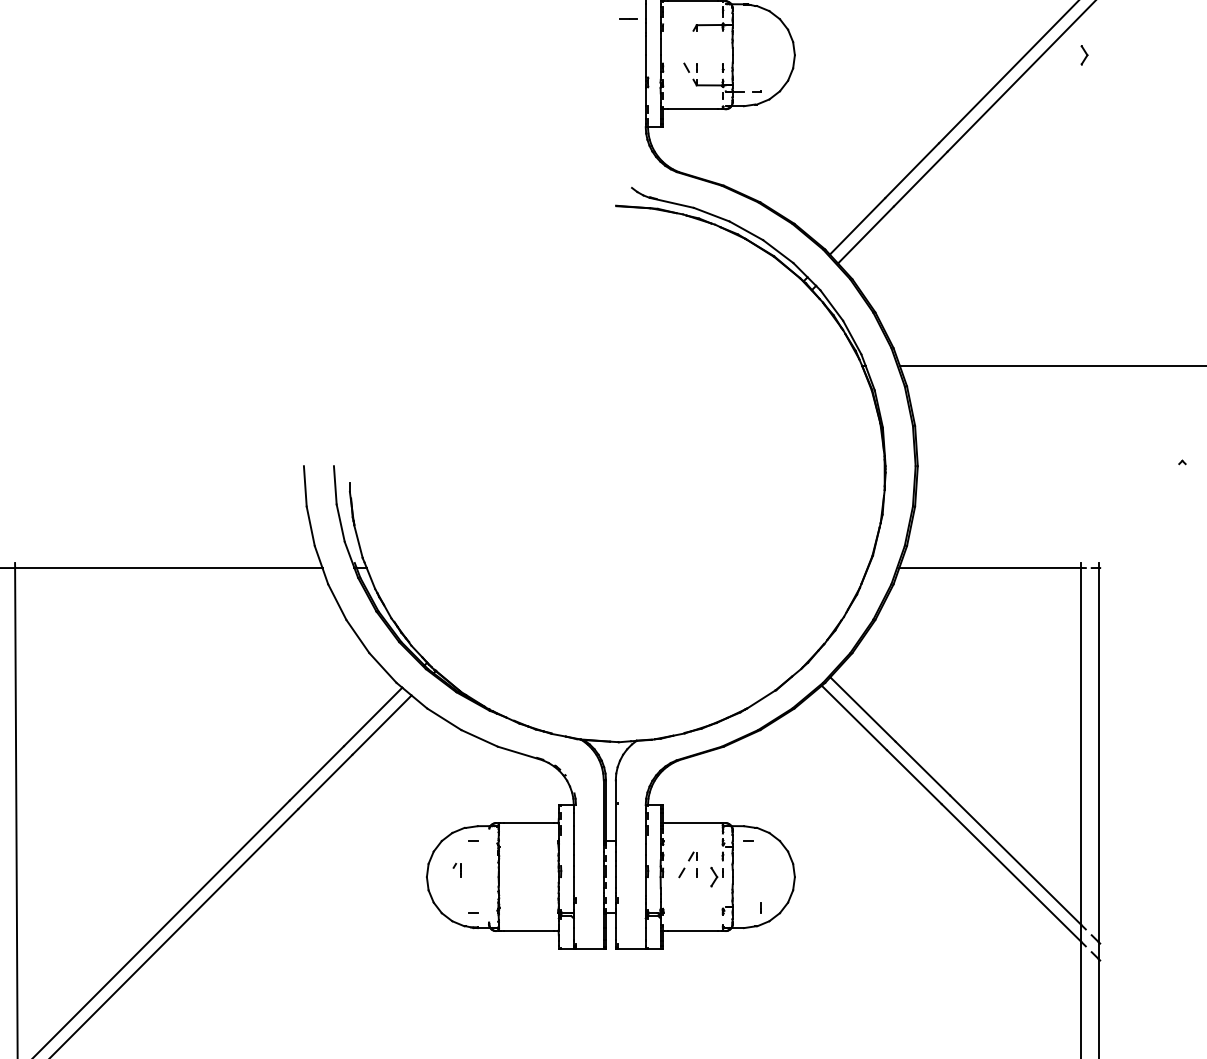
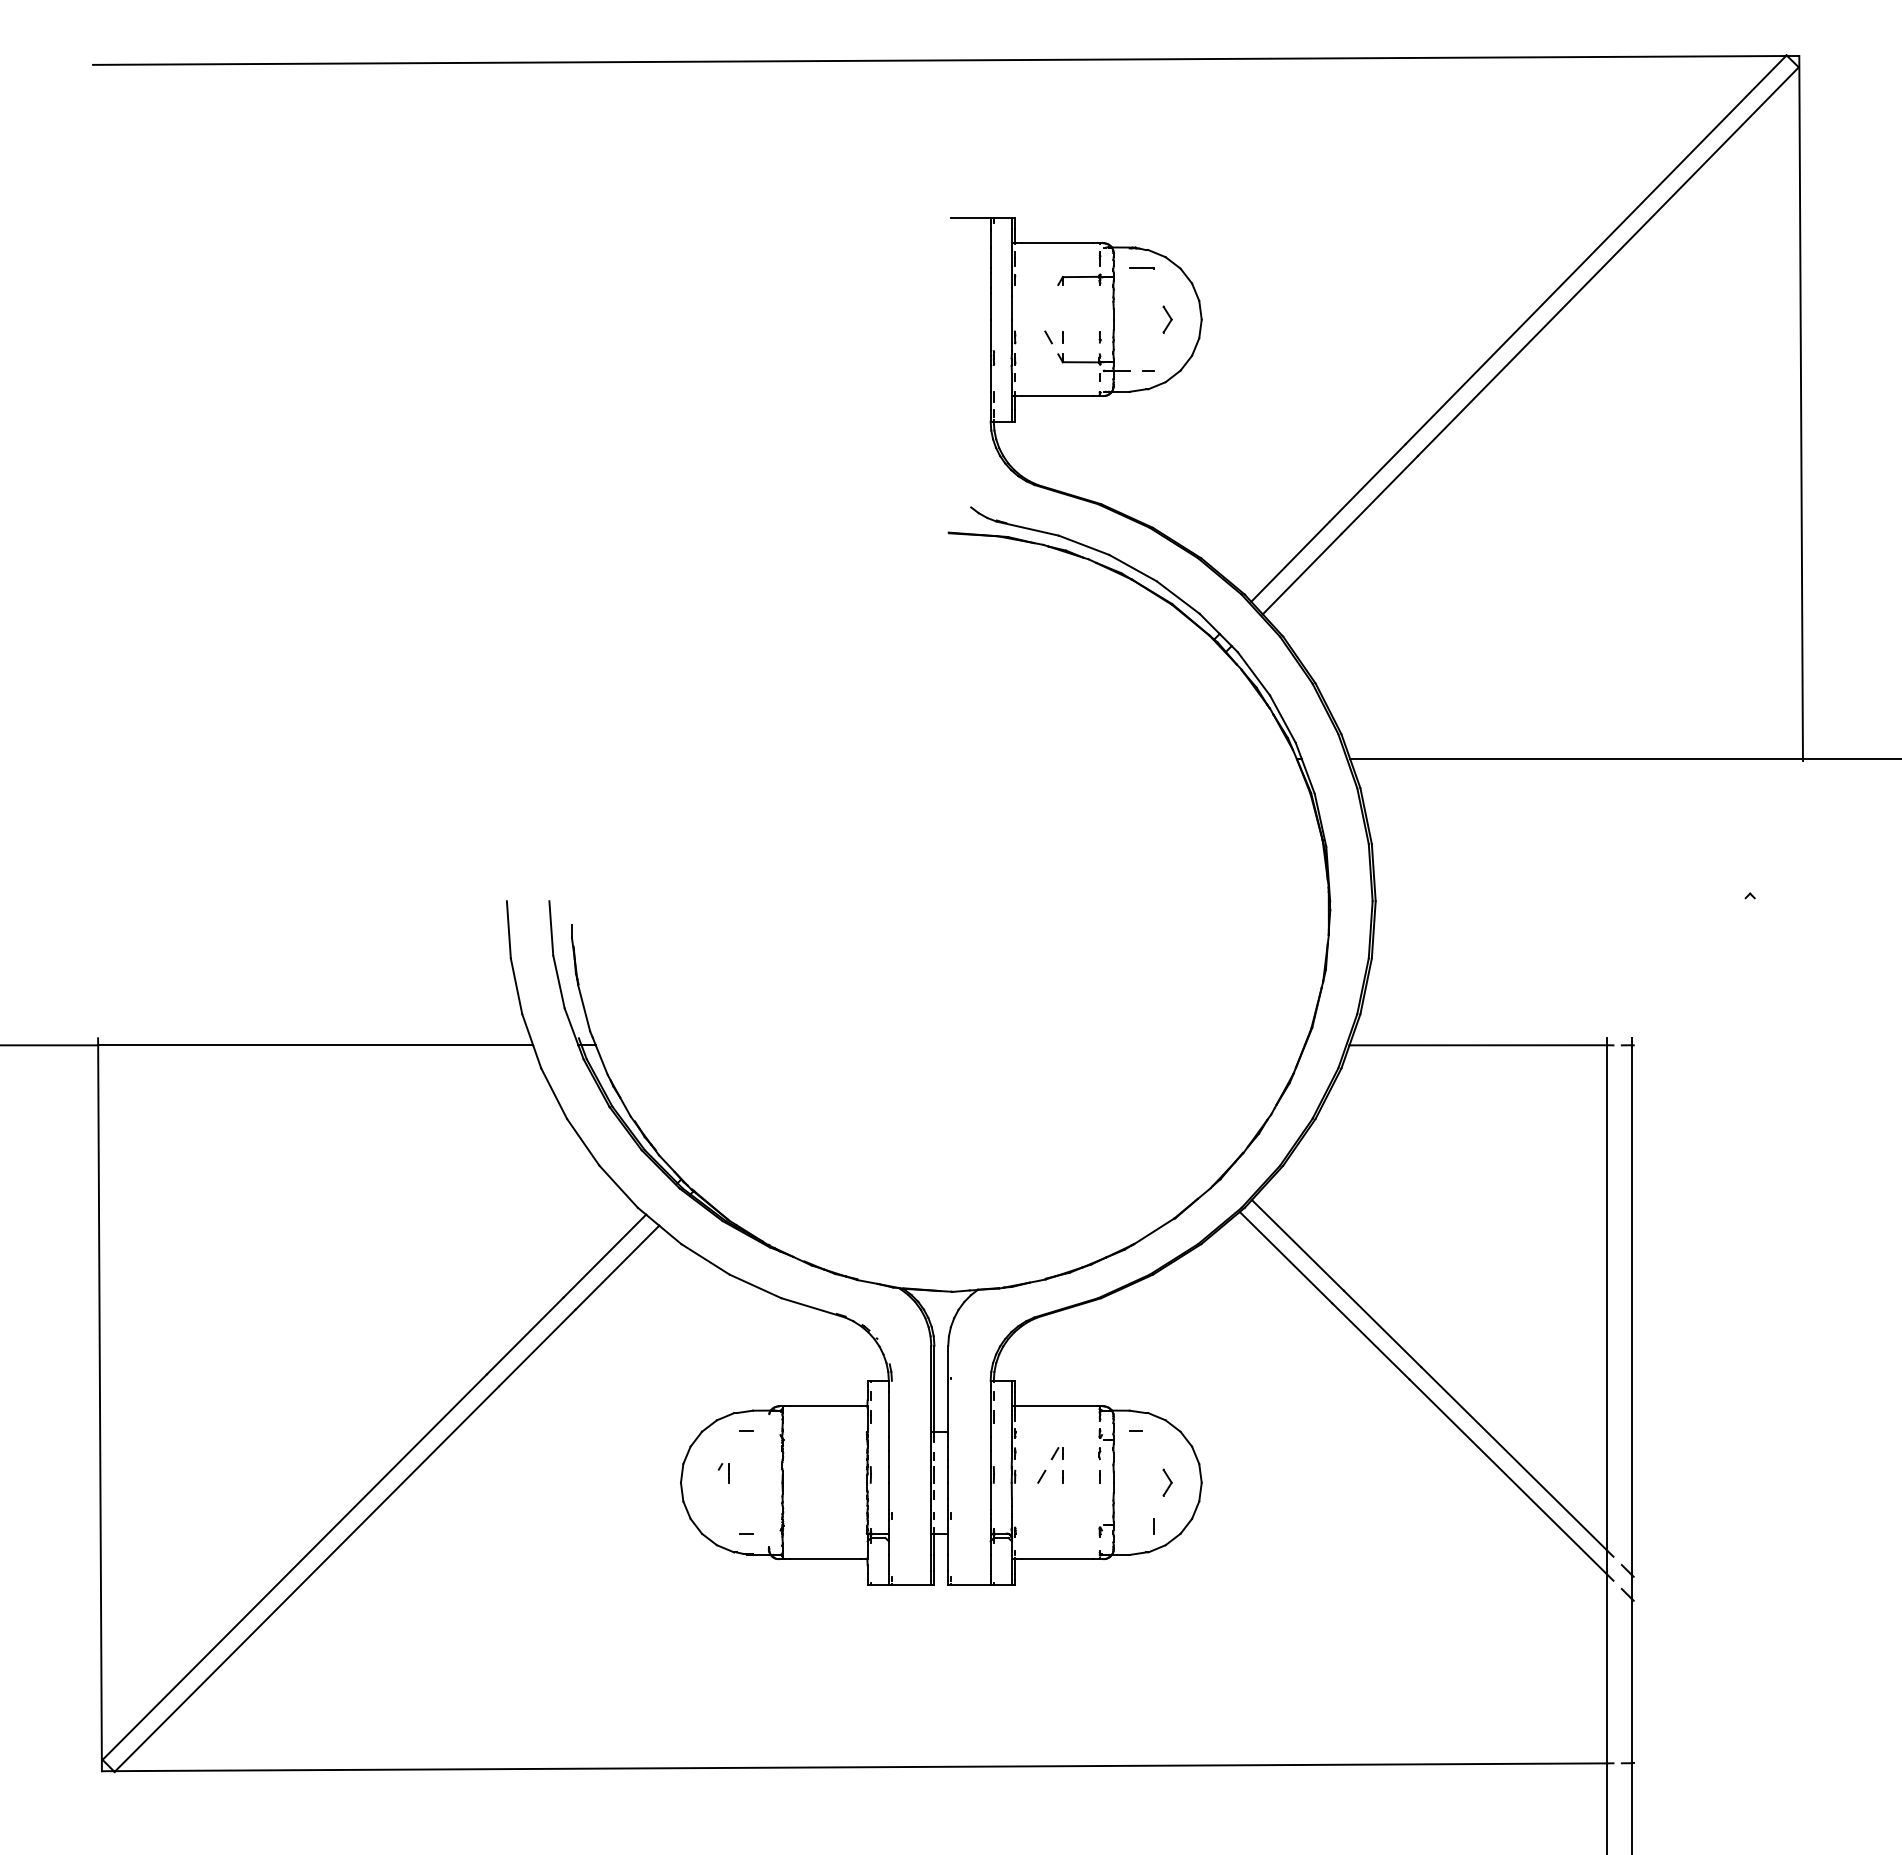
line: (628, 19) -> (1141, 268), moved
part: (1084, 55) -> (1167, 319), moved
part: (714, 876) -> (1167, 1482), moved

